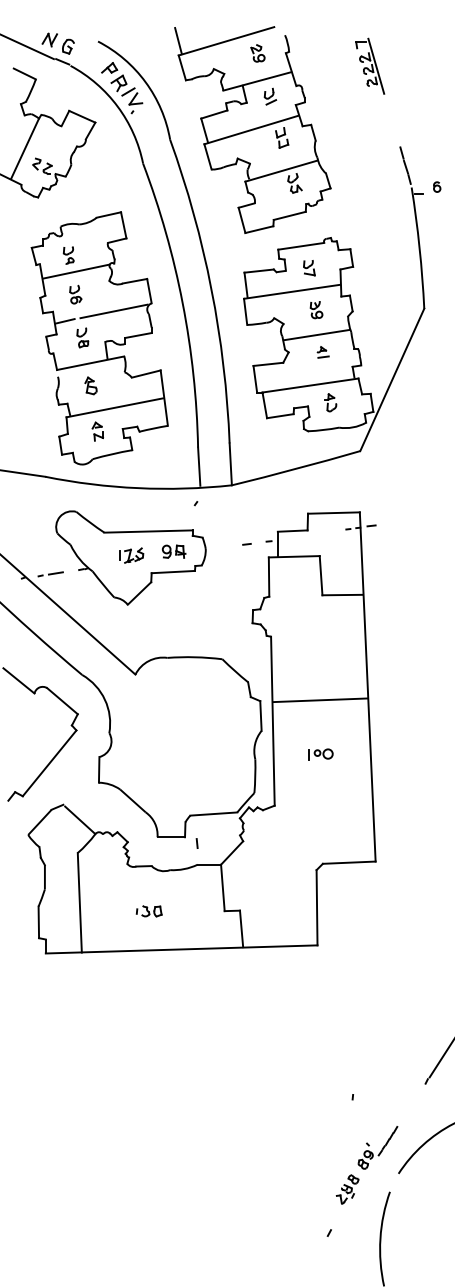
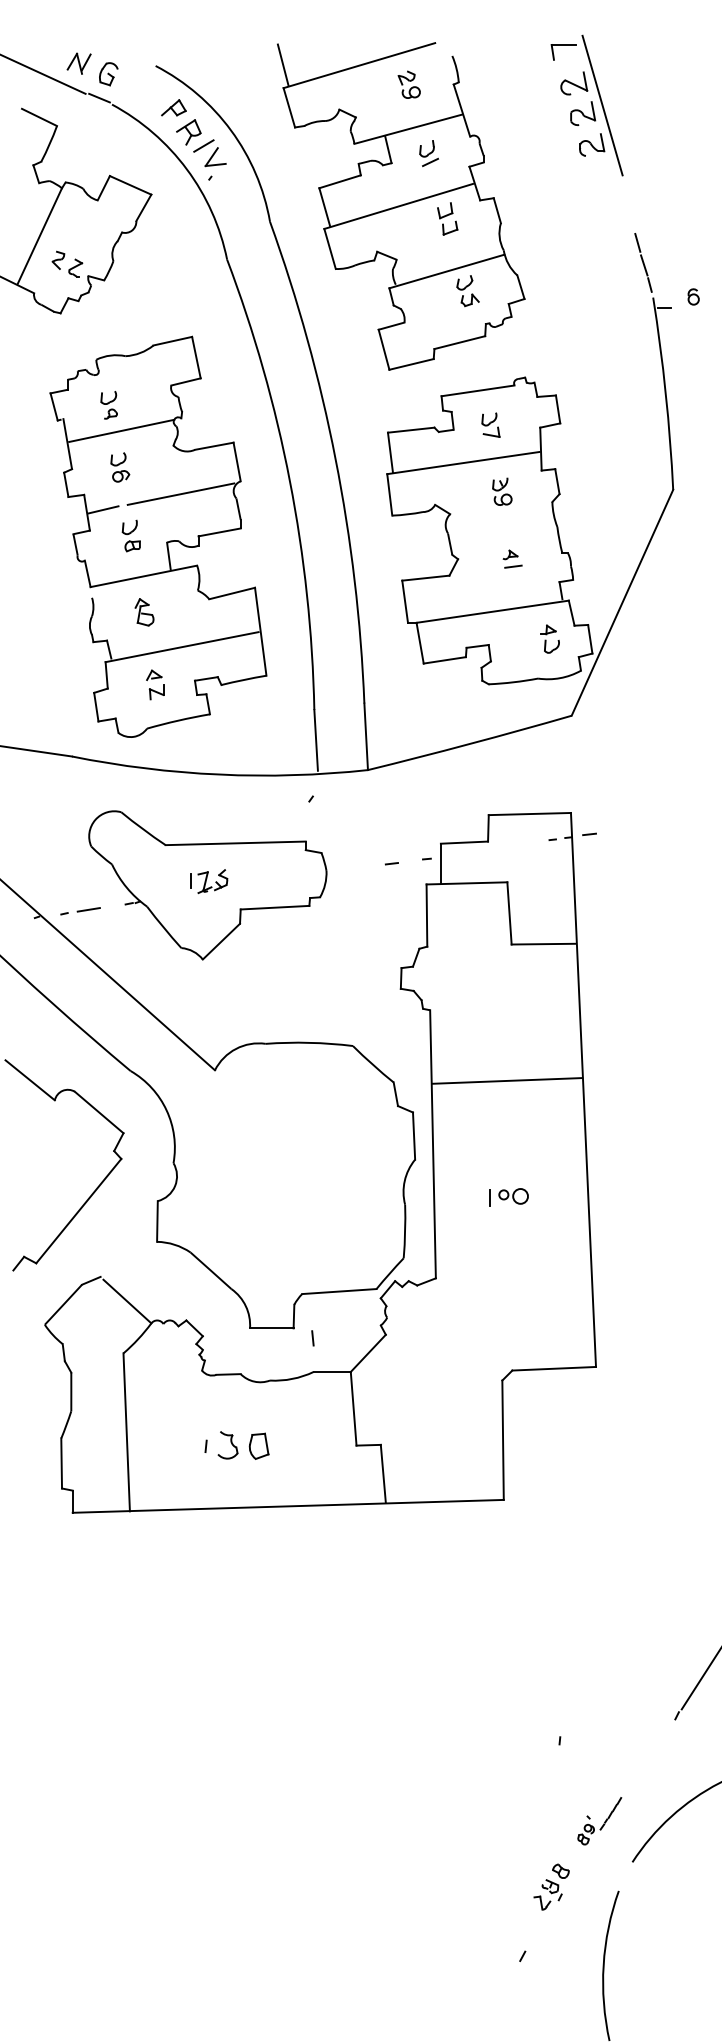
part: (370, 65) -> (587, 104), size x1.6
line: (316, 334) -> (502, 530), removed
part: (330, 402) -> (549, 638), moved
part: (173, 551) -> (275, 875), removed
line: (320, 700) -> (506, 1081), moved
part: (148, 911) -> (235, 1446), size x1.6
part: (377, 1147) -> (598, 1820), size x0.7

